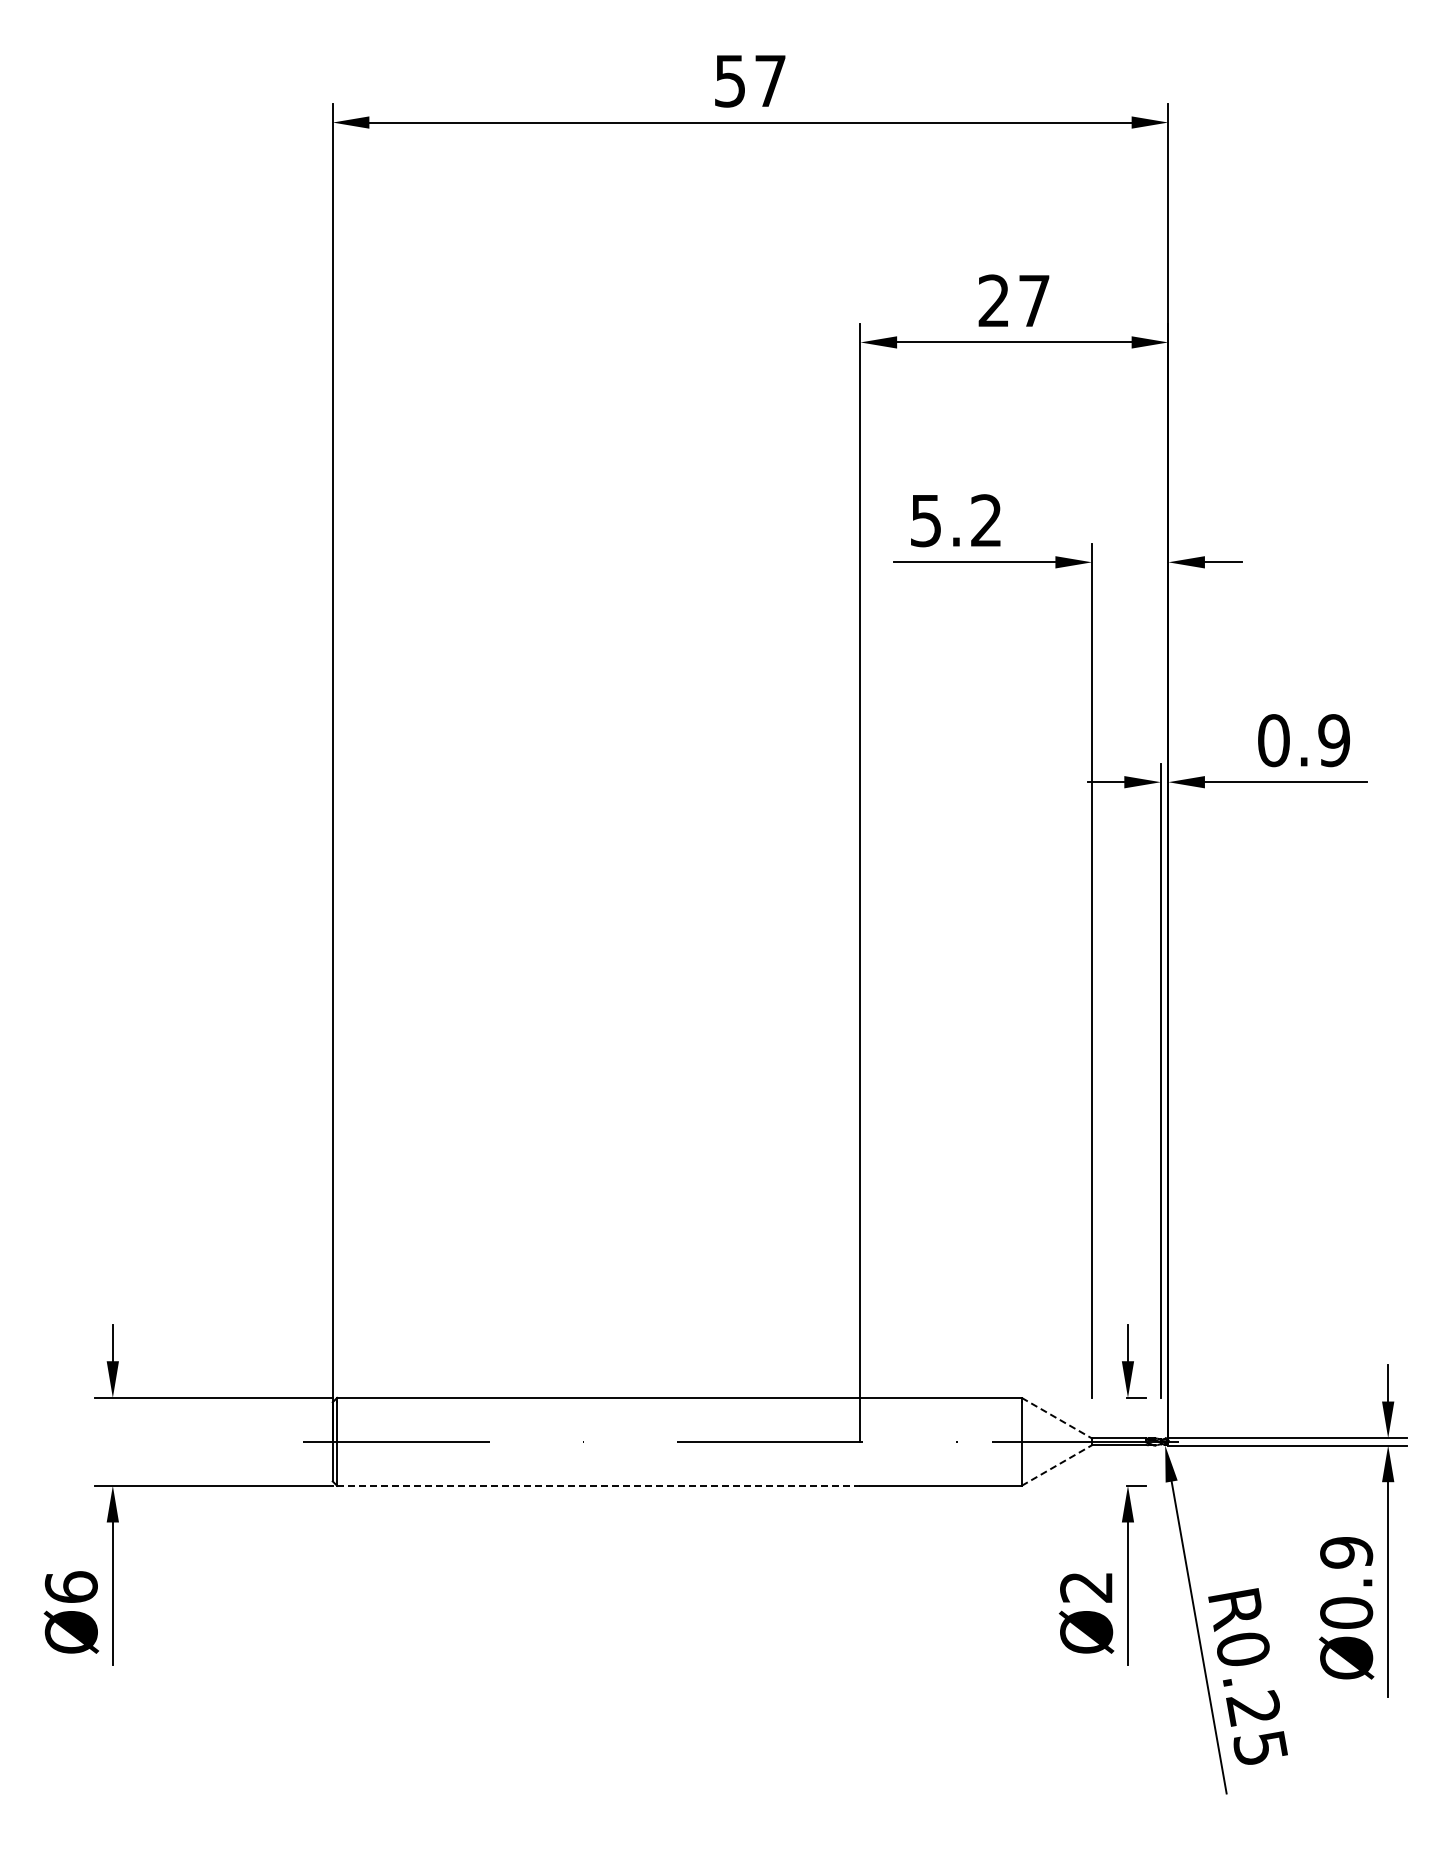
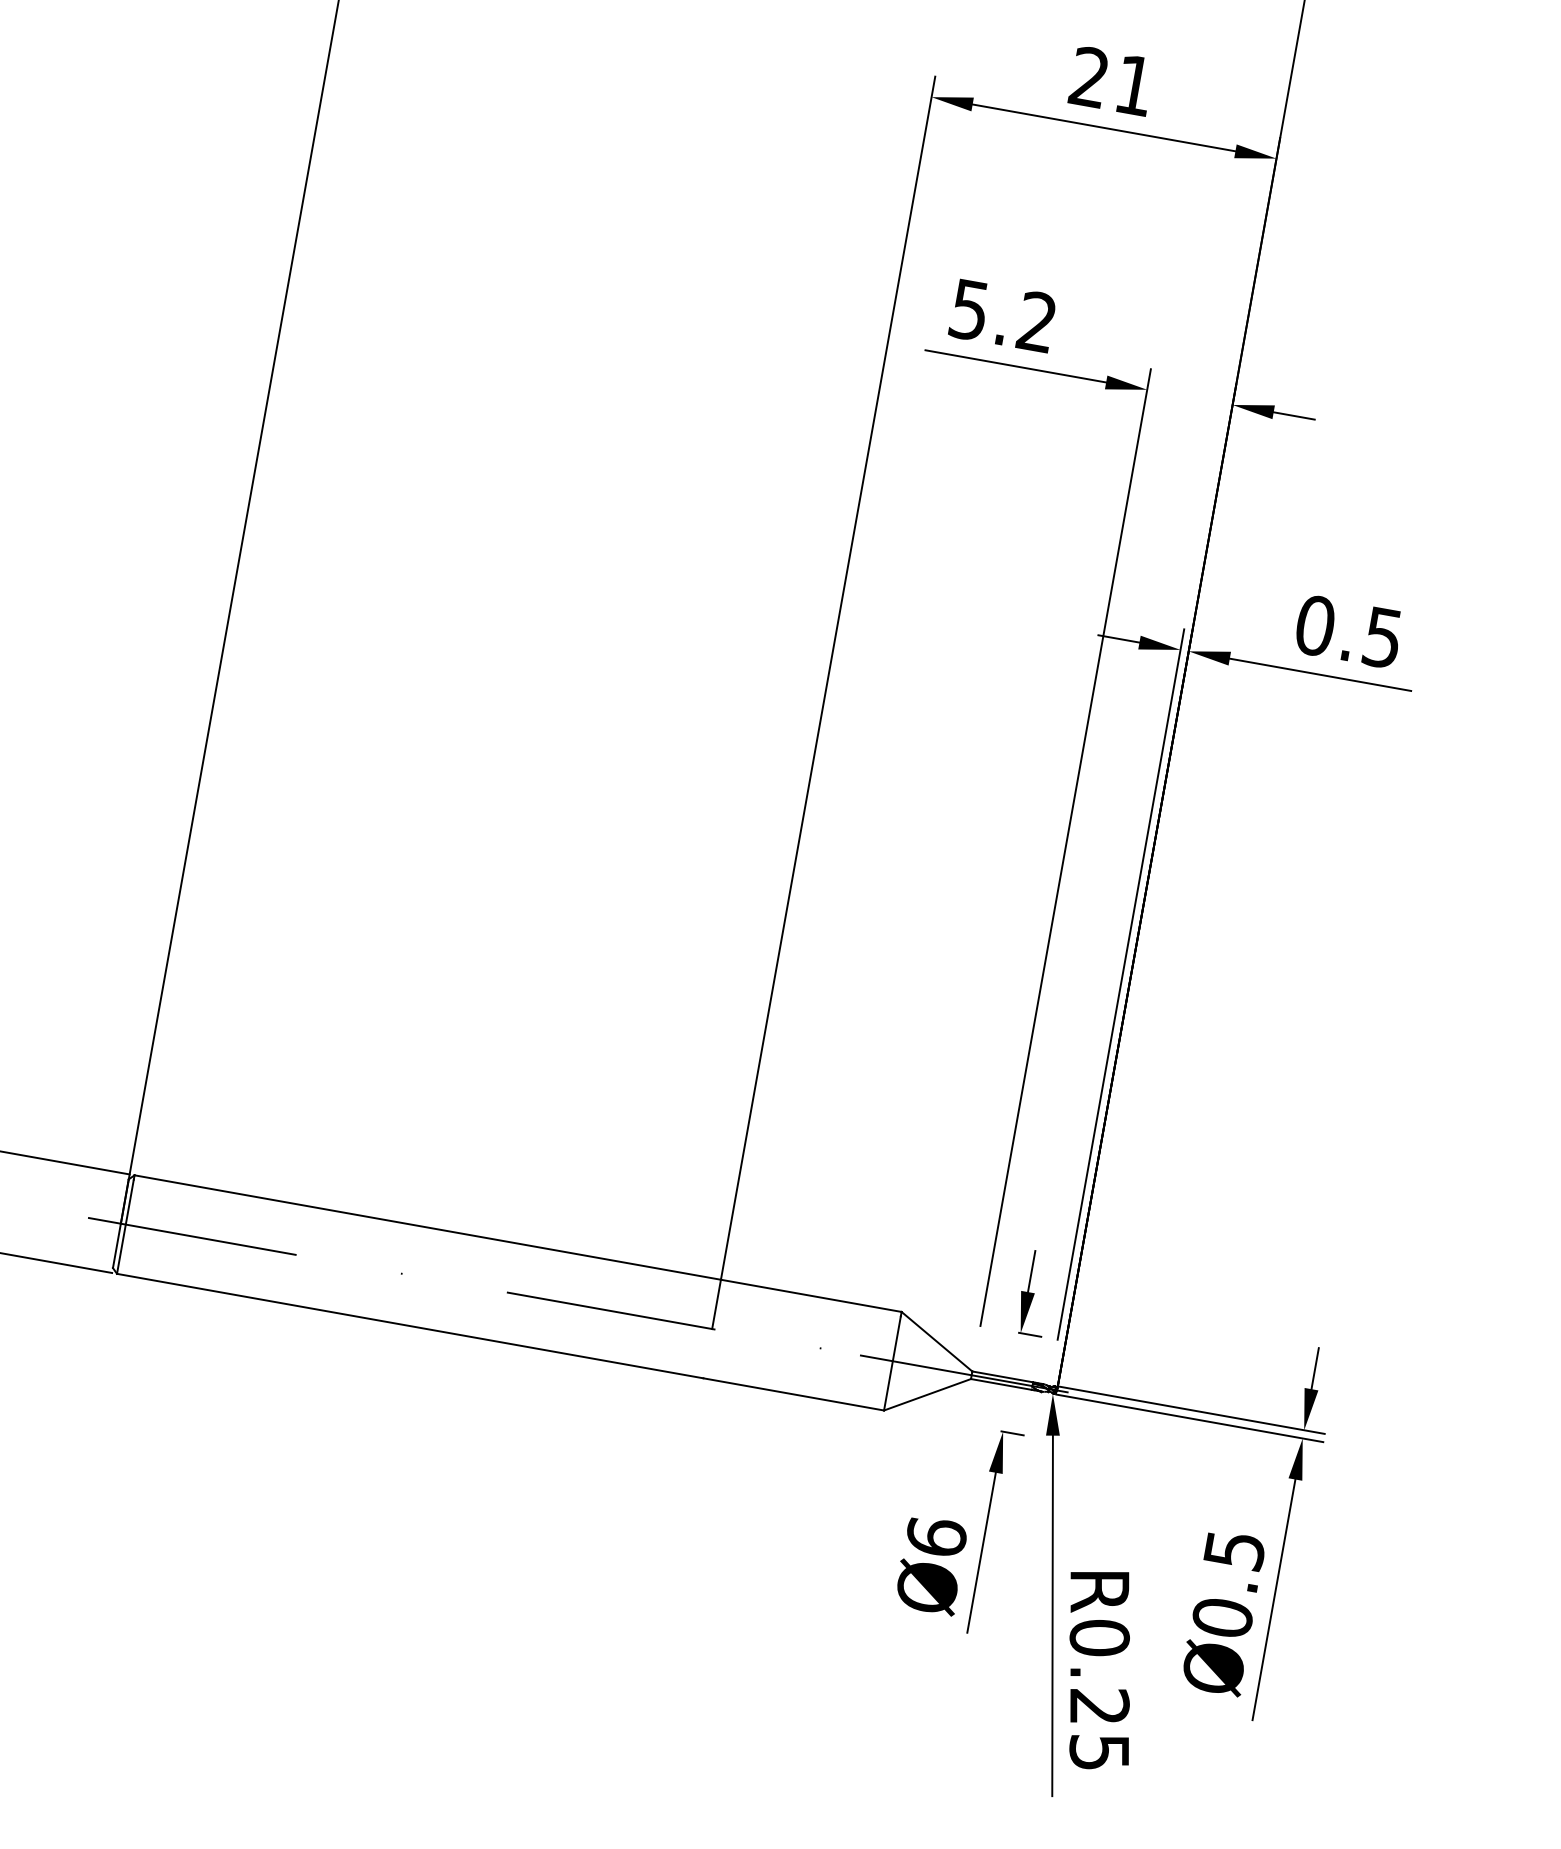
text: (1034, 300) -> (1134, 84), 27 -> 21
text: (1333, 740) -> (1382, 637), 0.9 -> 0.5
line: (1056, 1418) -> (936, 1341), dashed -> solid
line: (1056, 1465) -> (927, 1394), dashed -> solid
line: (598, 1485) -> (409, 1325), dashed -> solid
text: (1346, 1552) -> (1234, 1550), Ø0.9 -> Ø0.5
text: (1086, 1586) -> (936, 1536), Ø2 -> Ø6

